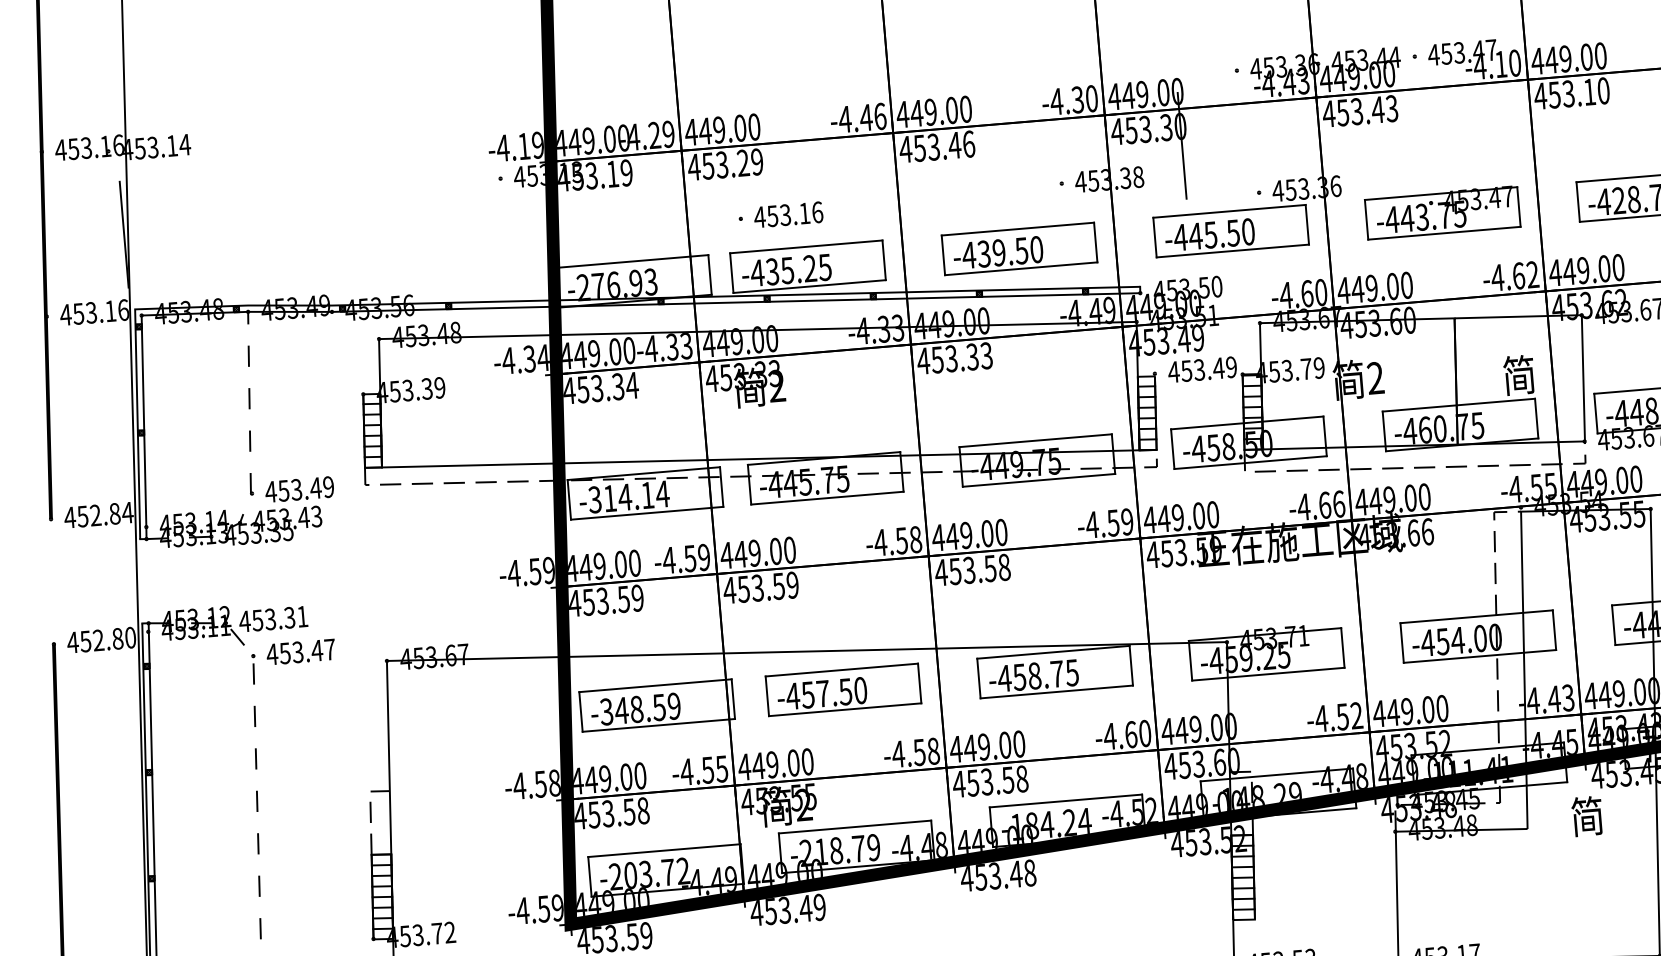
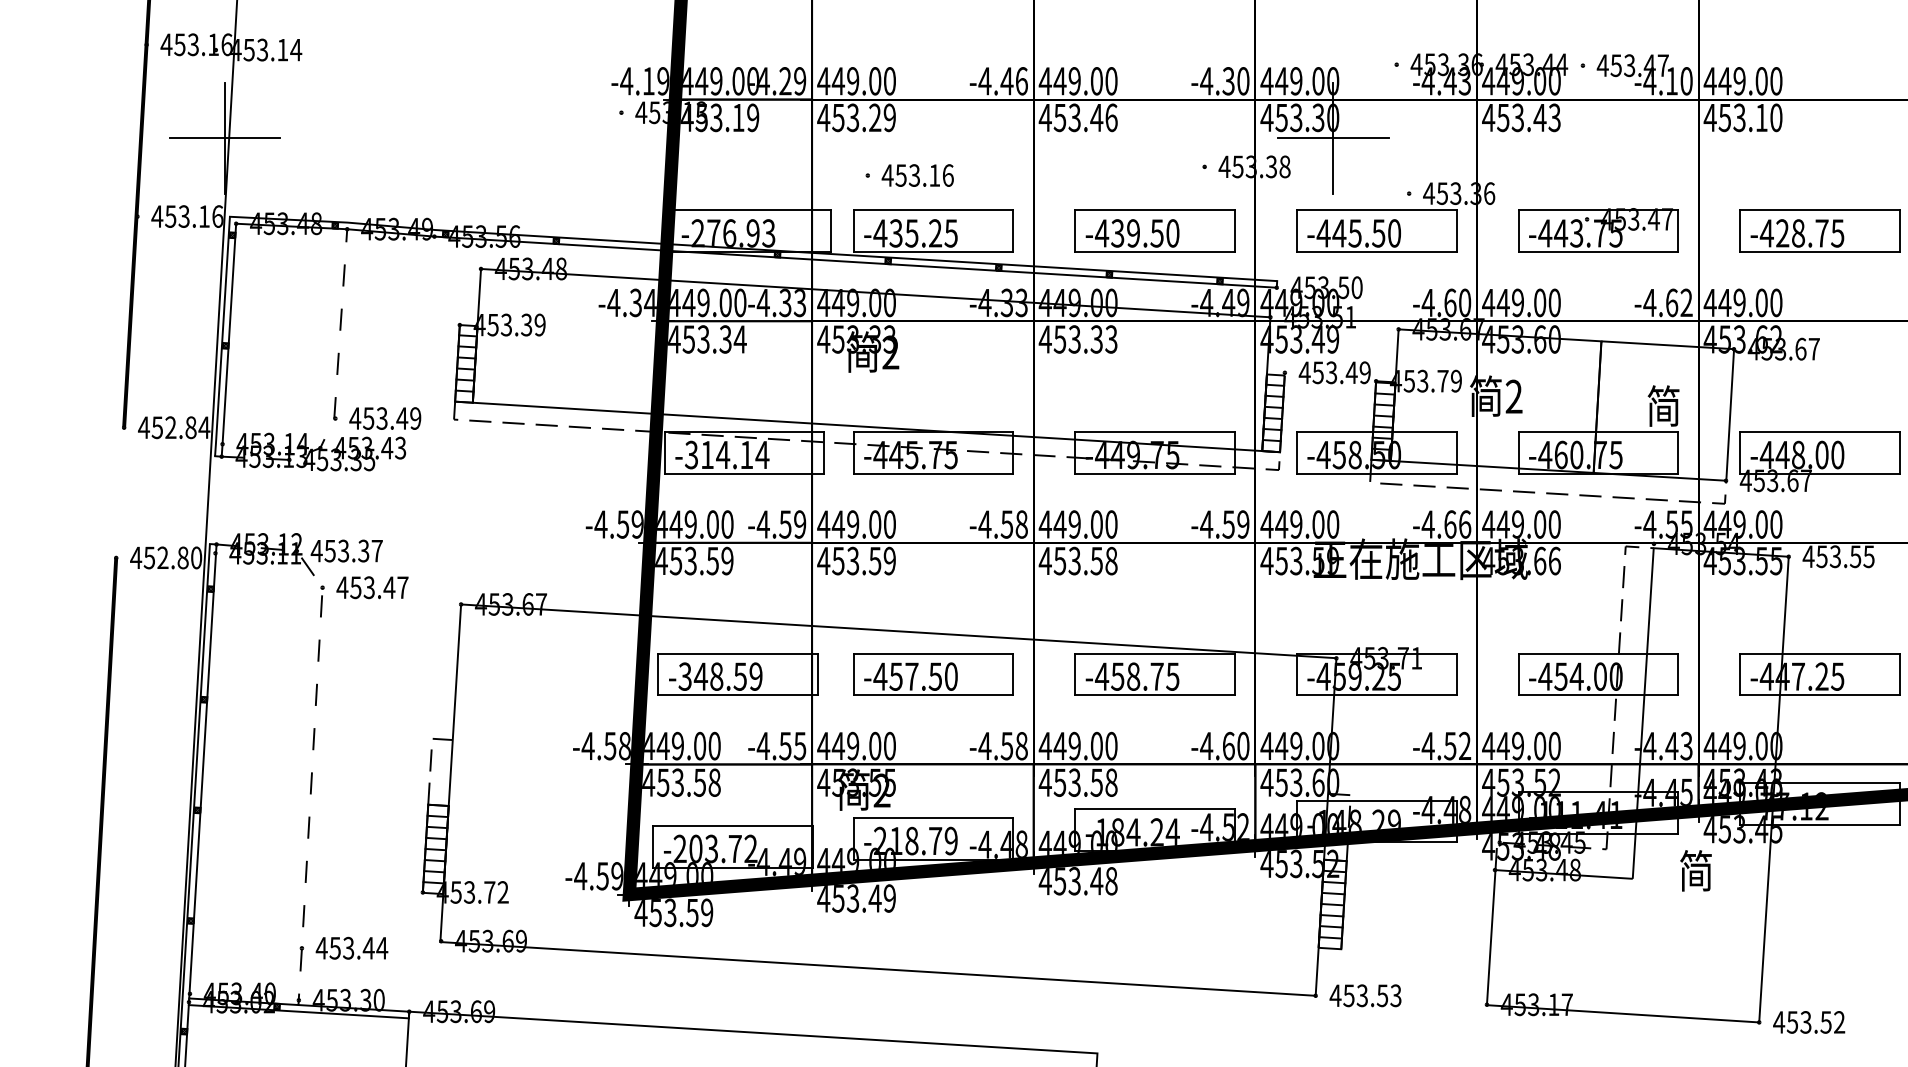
line: (1181, 146) -> (1332, 138), added
line: (123, 235) -> (224, 138), added
text: (301, 617) -> (376, 551), 453.31 -> 453.37

